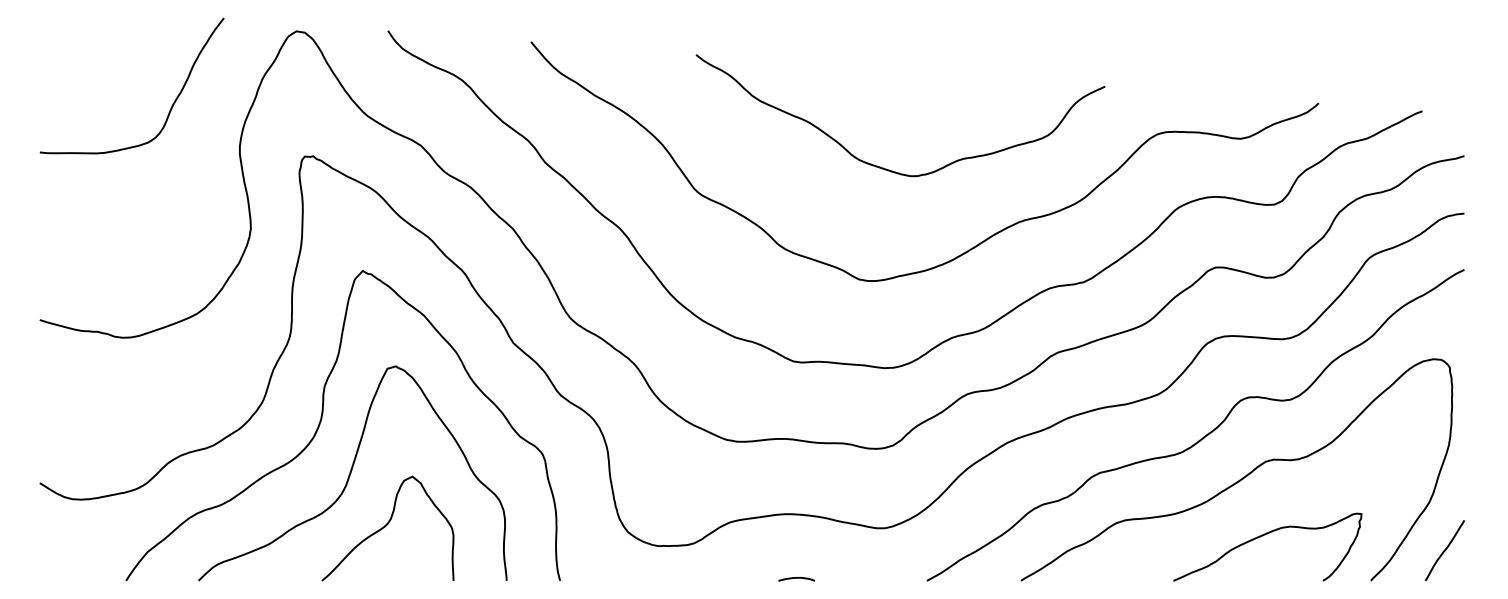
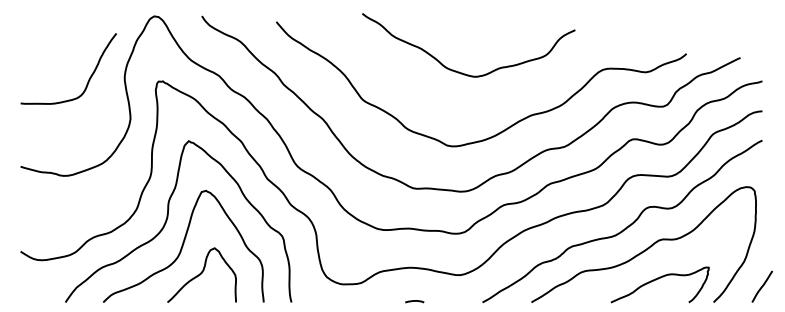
curve: (170, 106) -> (88, 79), moved
curve: (882, 166) -> (459, 71), moved
line: (1443, 550) -> (761, 286), moved

